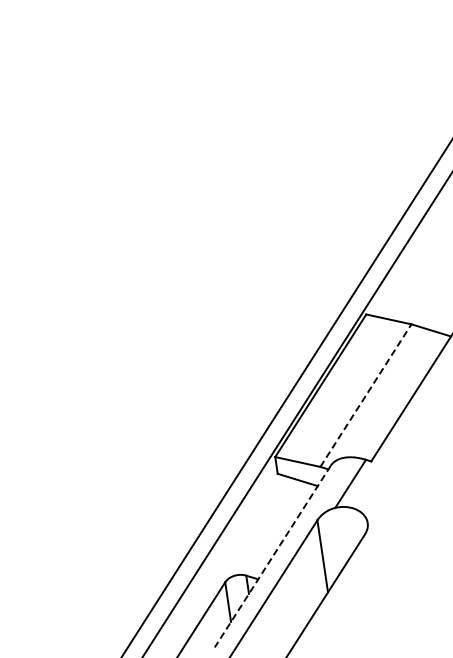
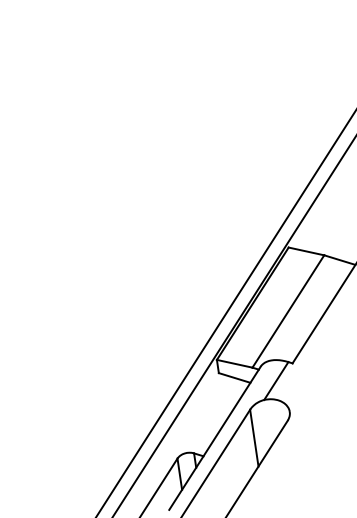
line: (365, 395) -> (288, 311), dashed -> solid
line: (272, 556) -> (214, 438), dashed -> solid

